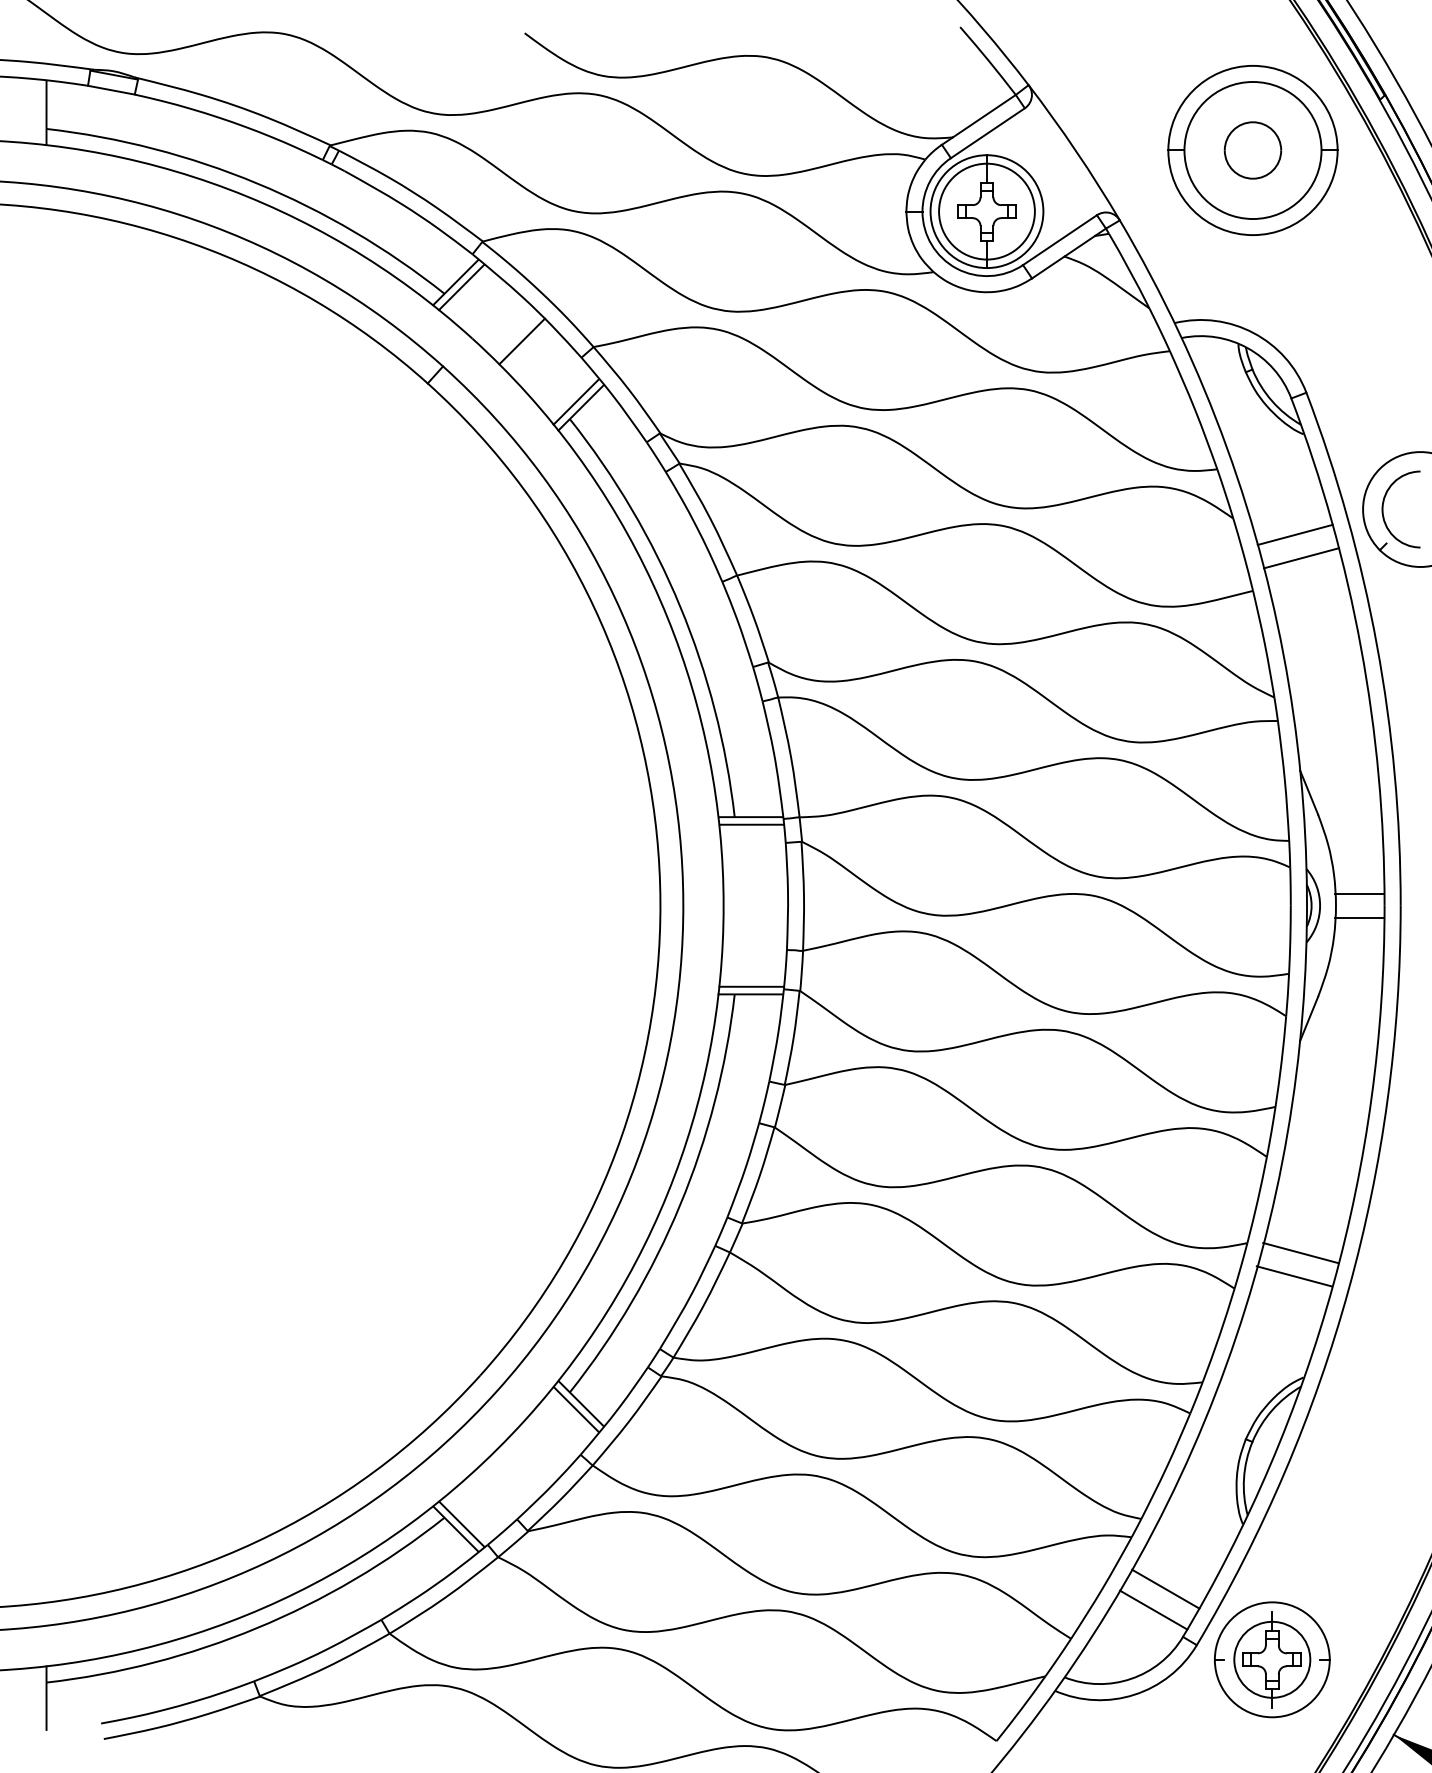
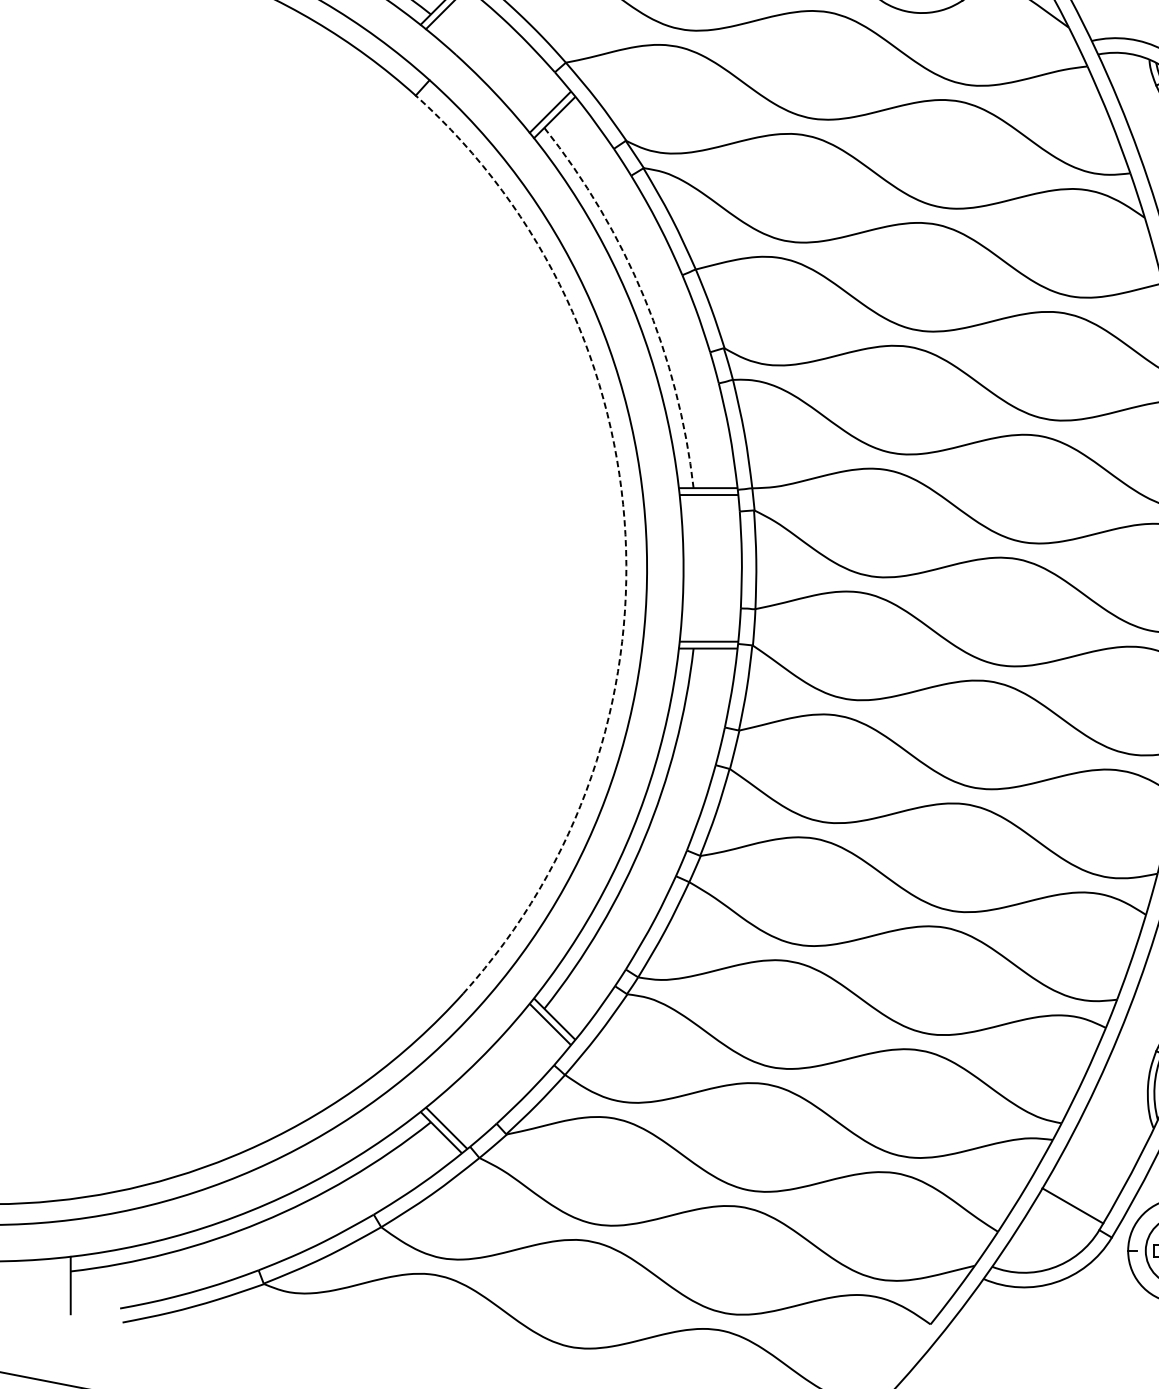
line: (522, 341) -> (501, 57), removed
arc: (680, 606) -> (644, 297), solid -> dashed
arc: (659, 868) -> (625, 534), solid -> dashed
line: (1165, 1588) -> (1083, 1186), removed

